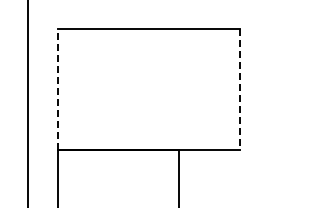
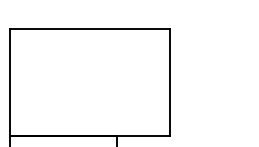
line: (58, 89) -> (9, 82), dashed -> solid
line: (239, 89) -> (169, 82), dashed -> solid

